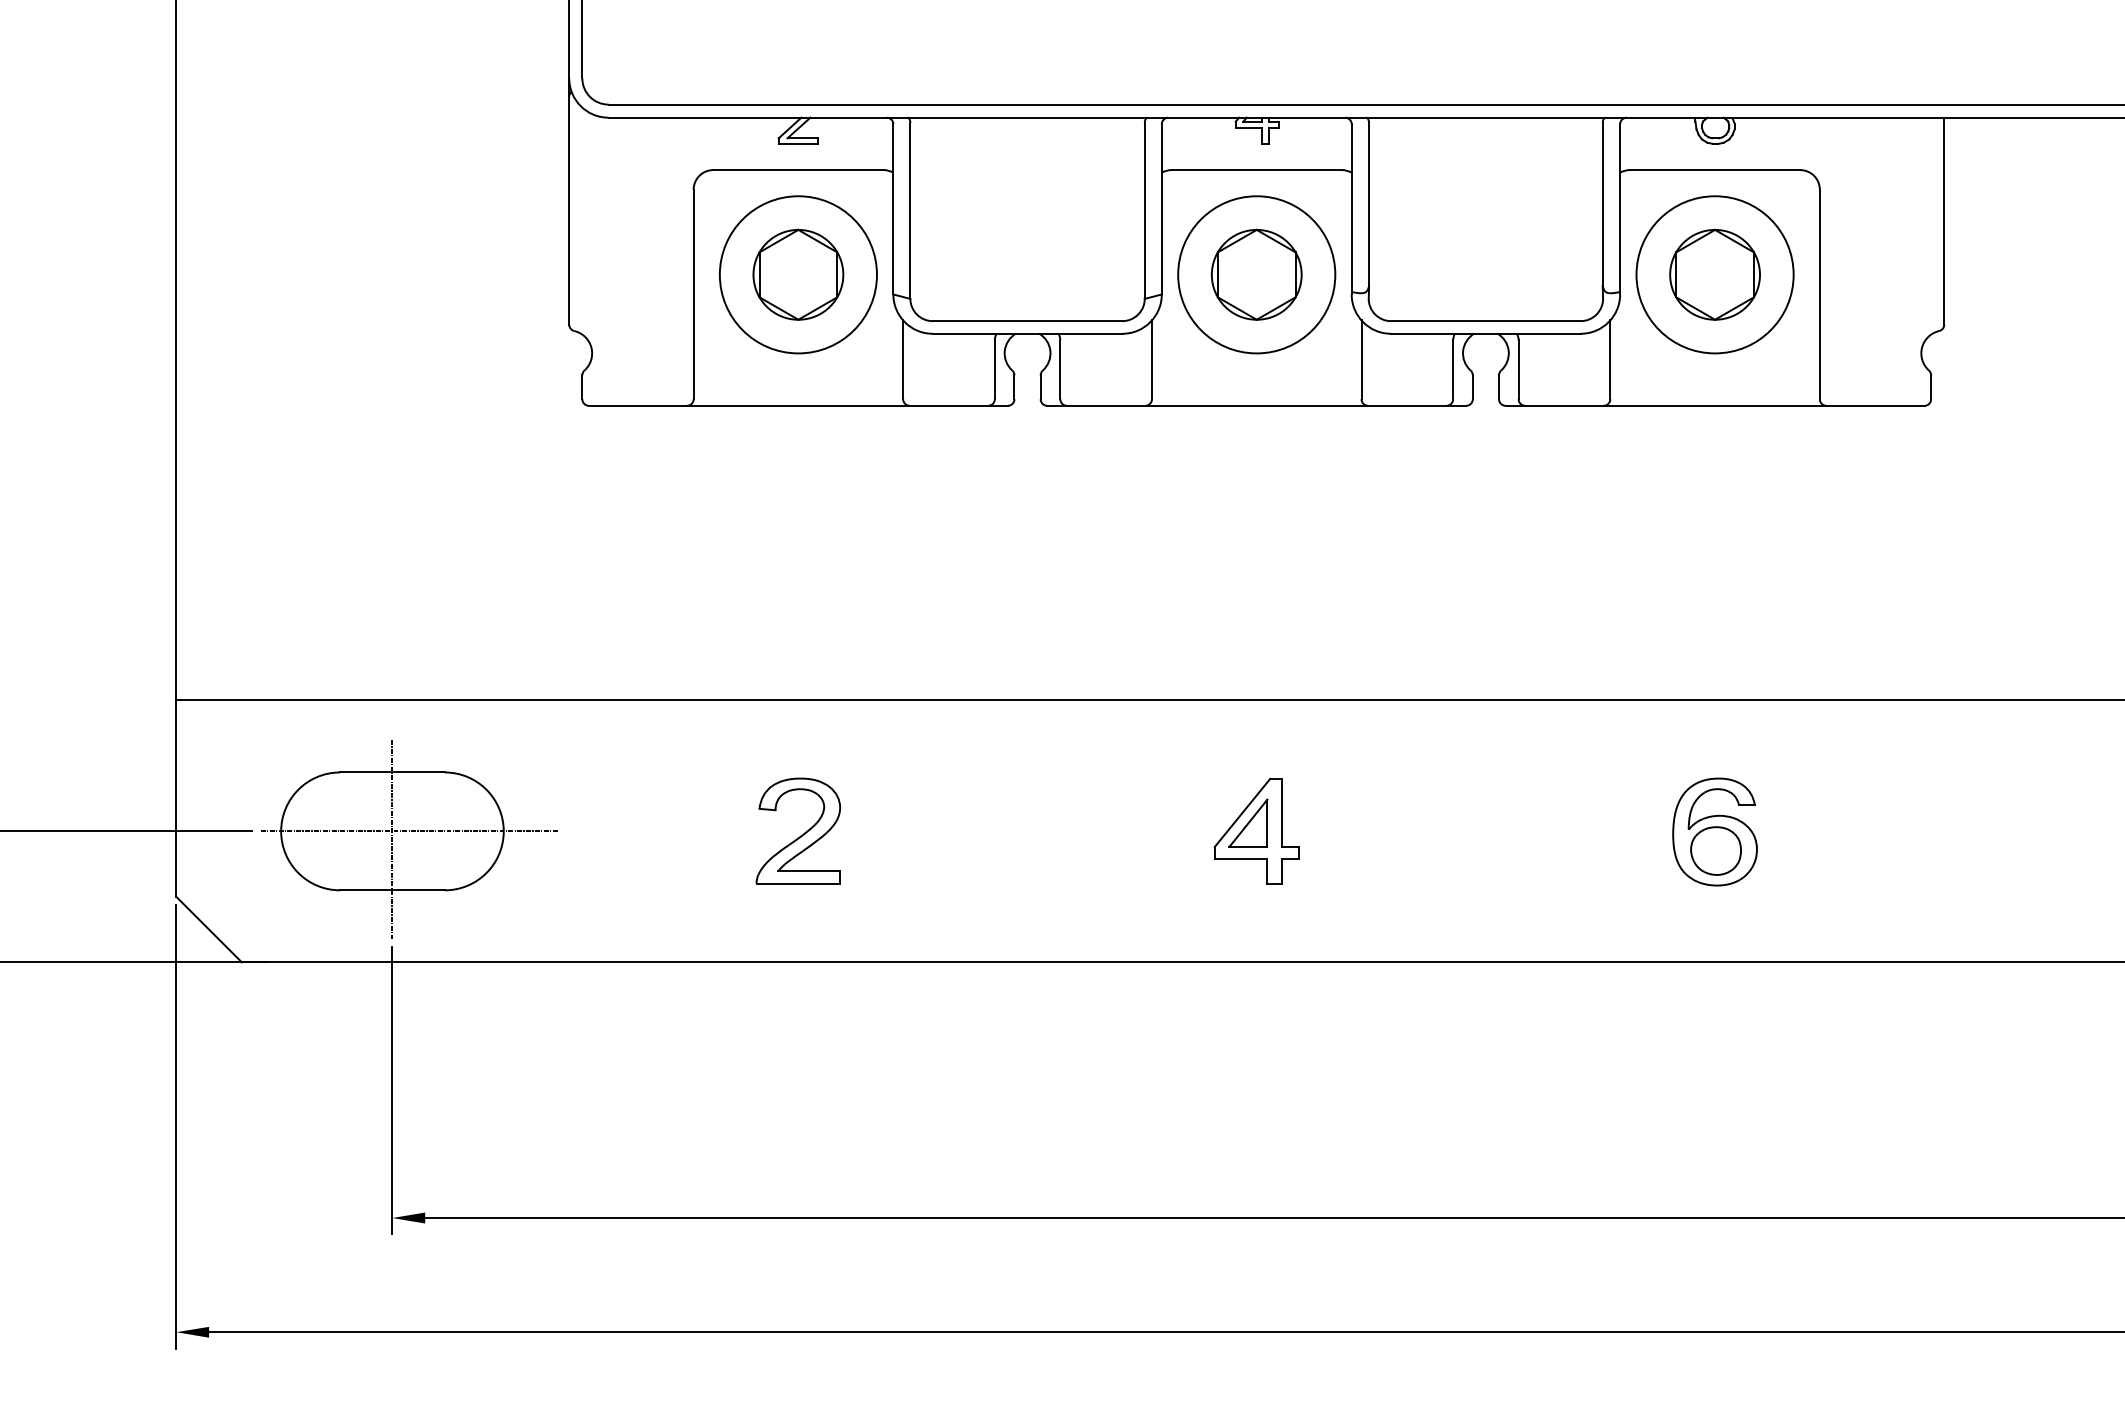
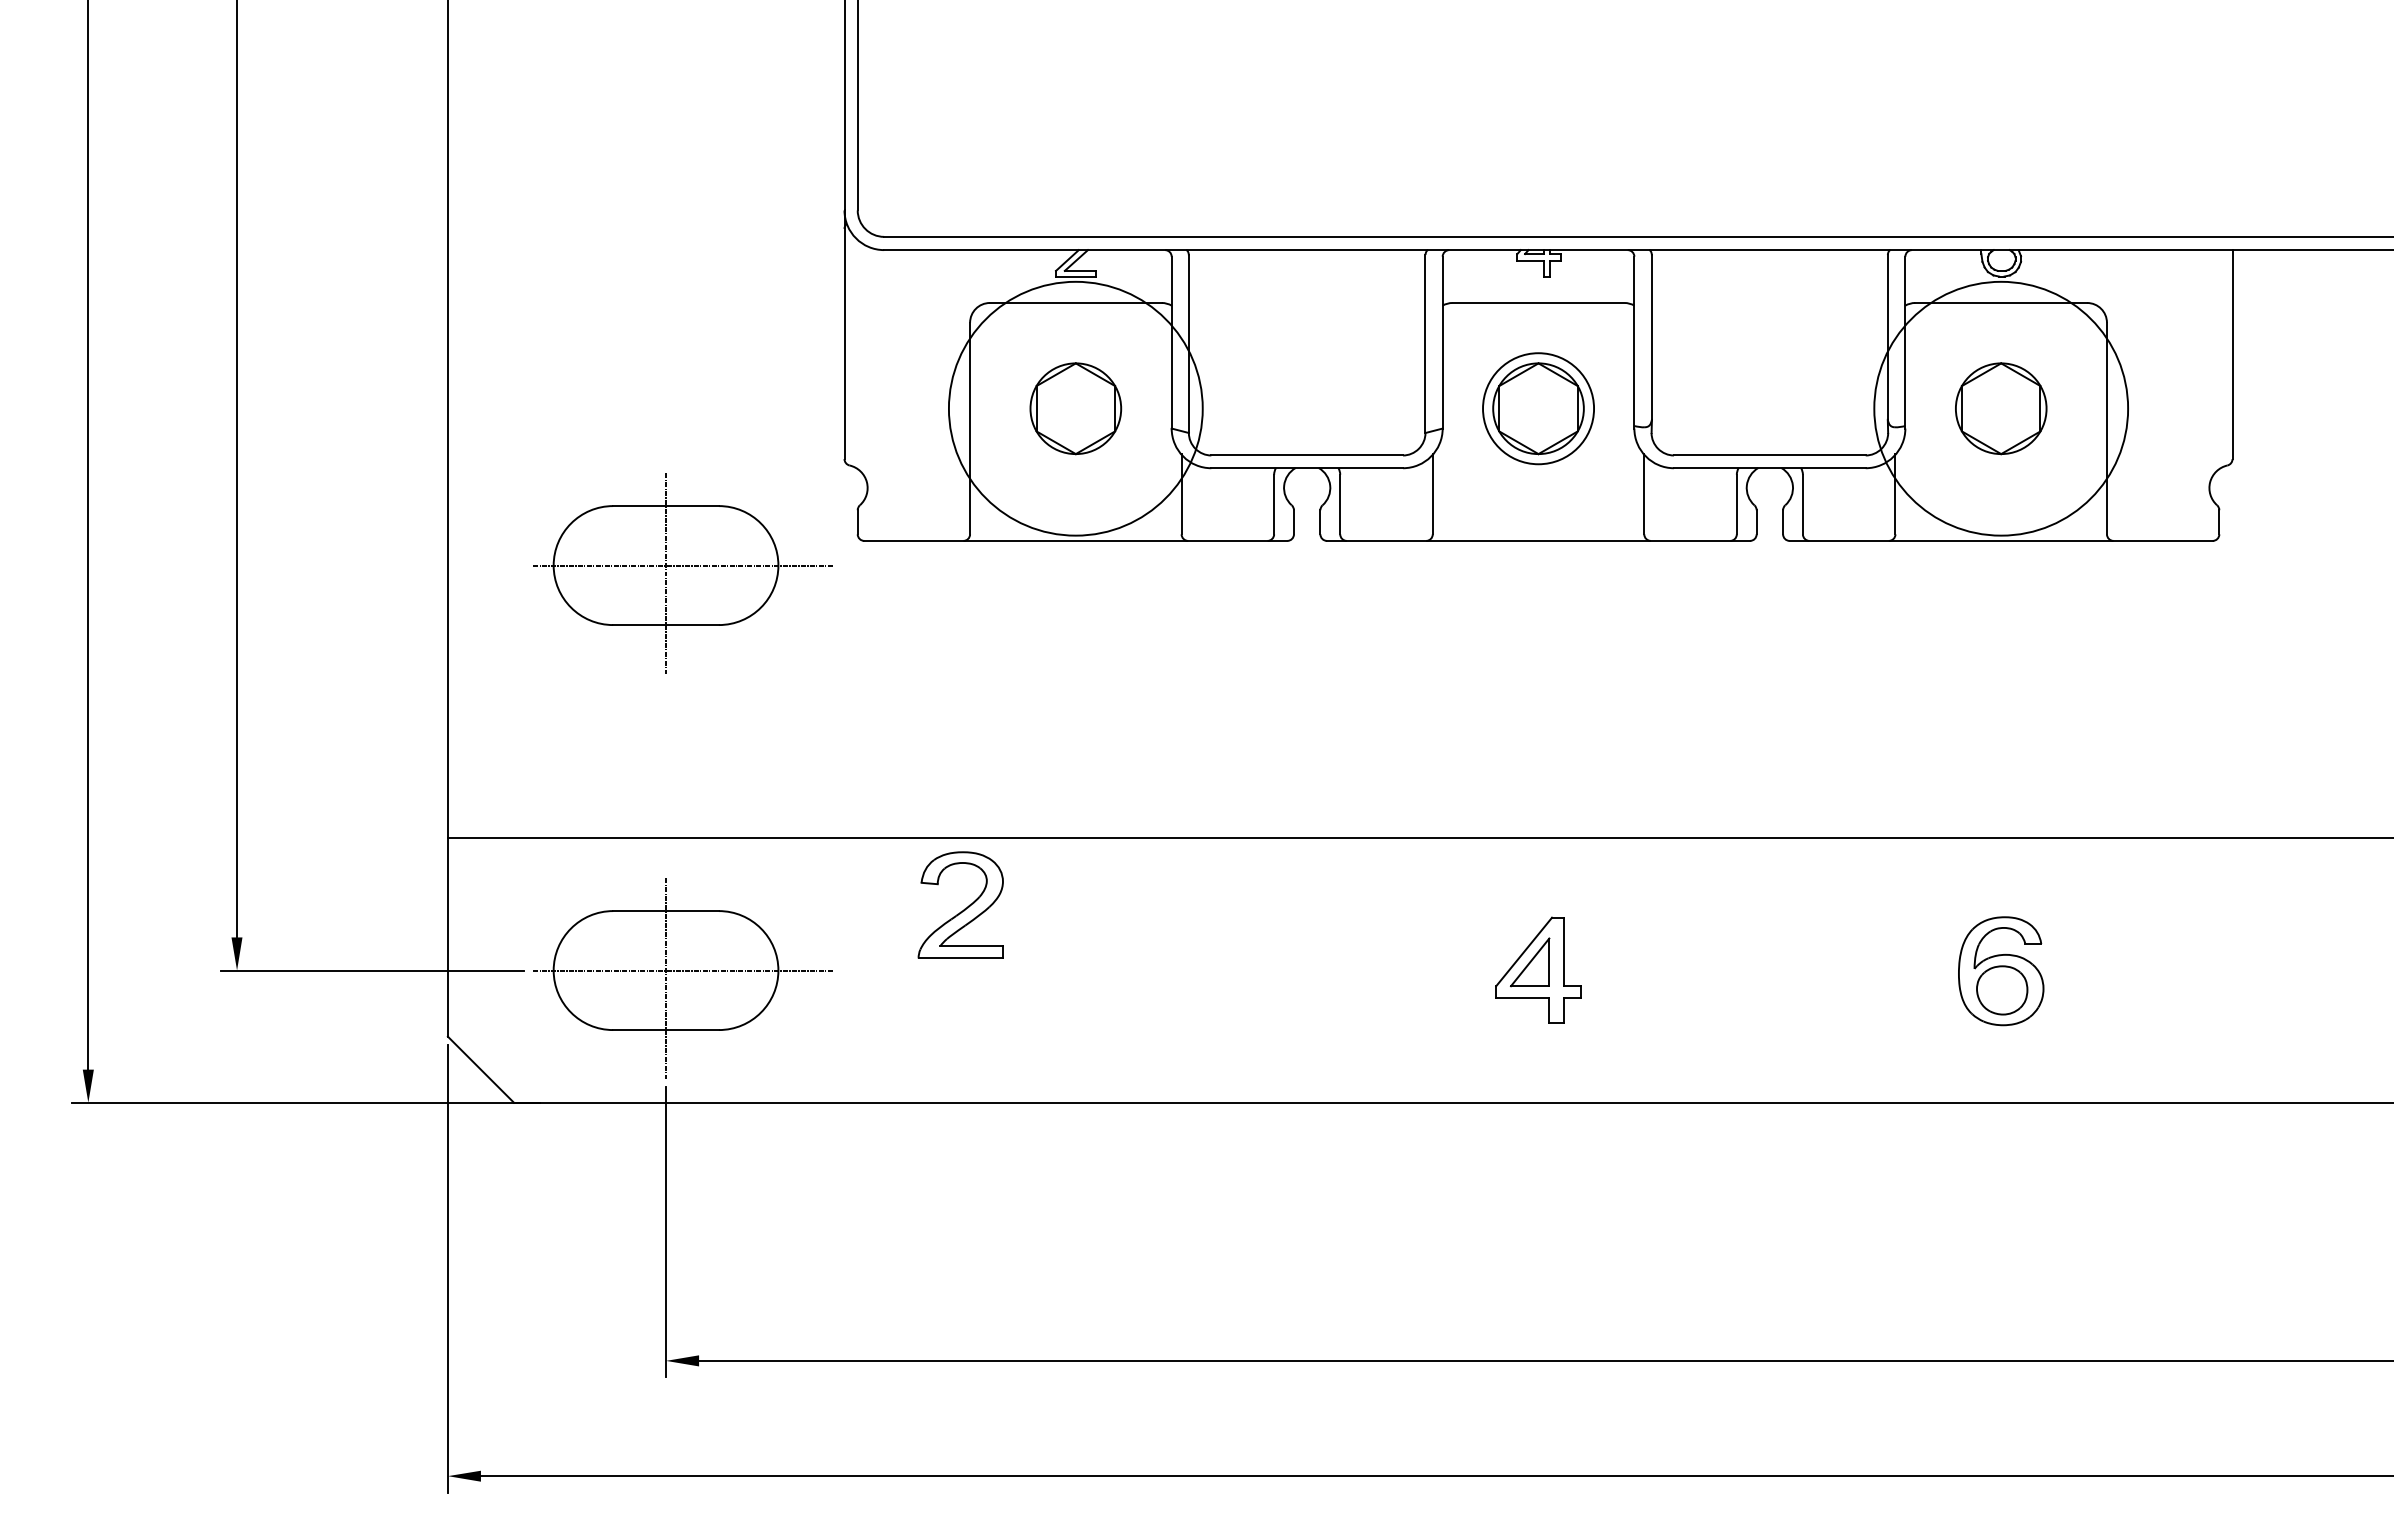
circle: (798, 274) -> (1075, 408), size x1.6
circle: (1256, 274) -> (1538, 408), size x0.7
circle: (1714, 274) -> (2000, 408), size x1.6
part: (408, 438) -> (682, 573), added
part: (798, 830) -> (960, 904), moved

